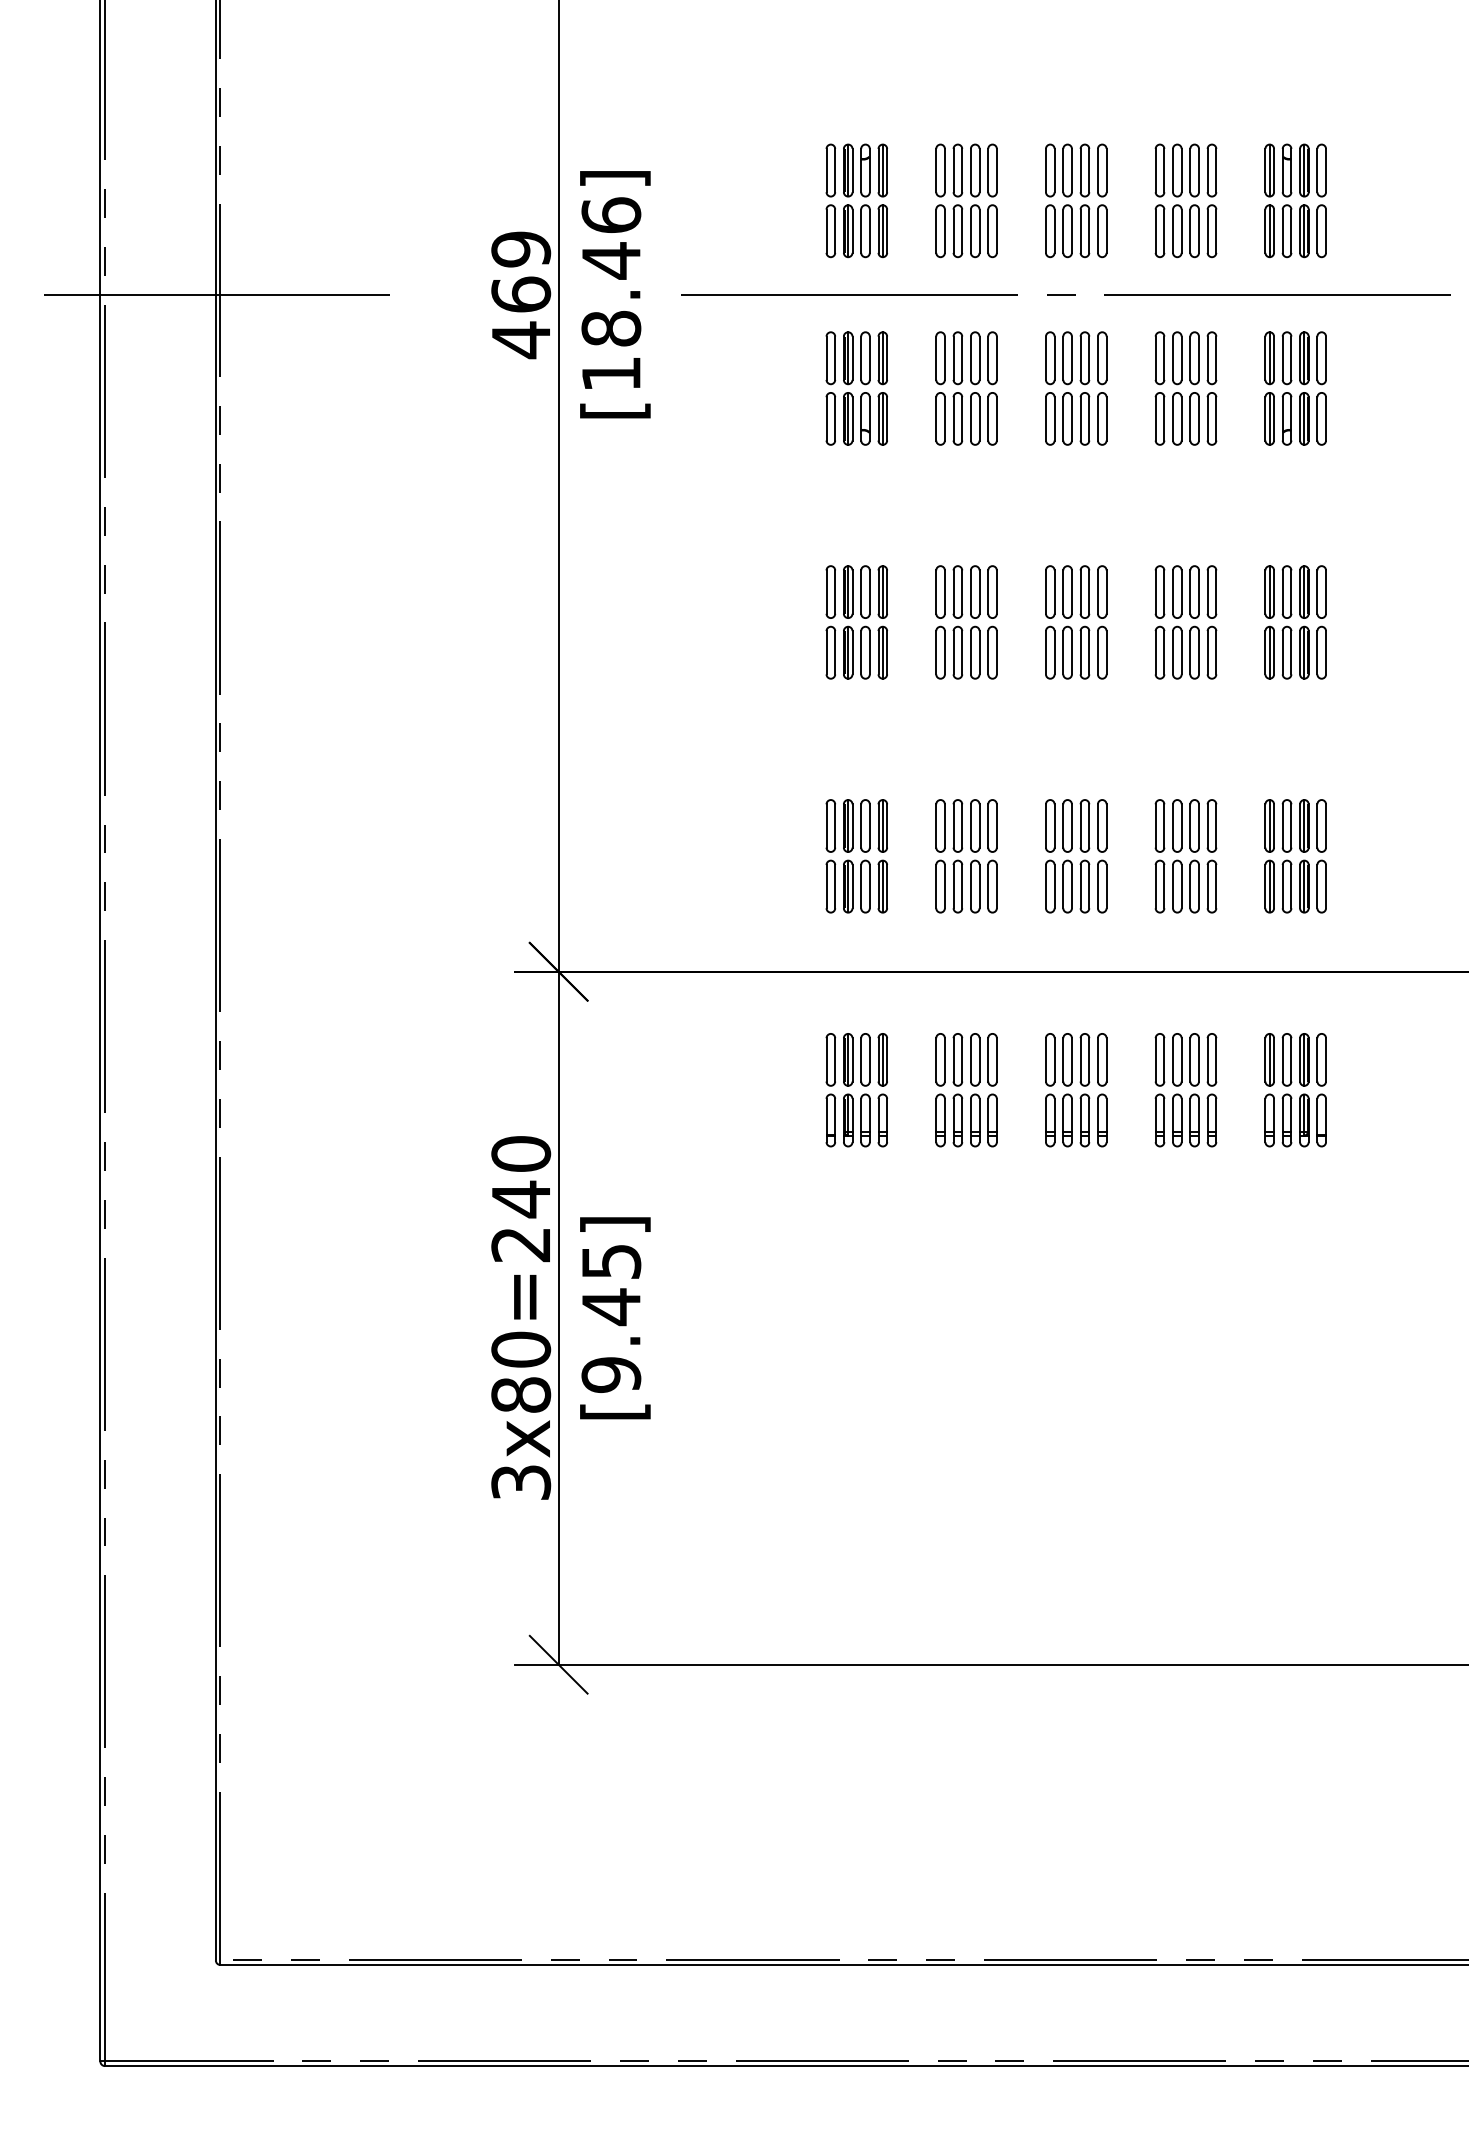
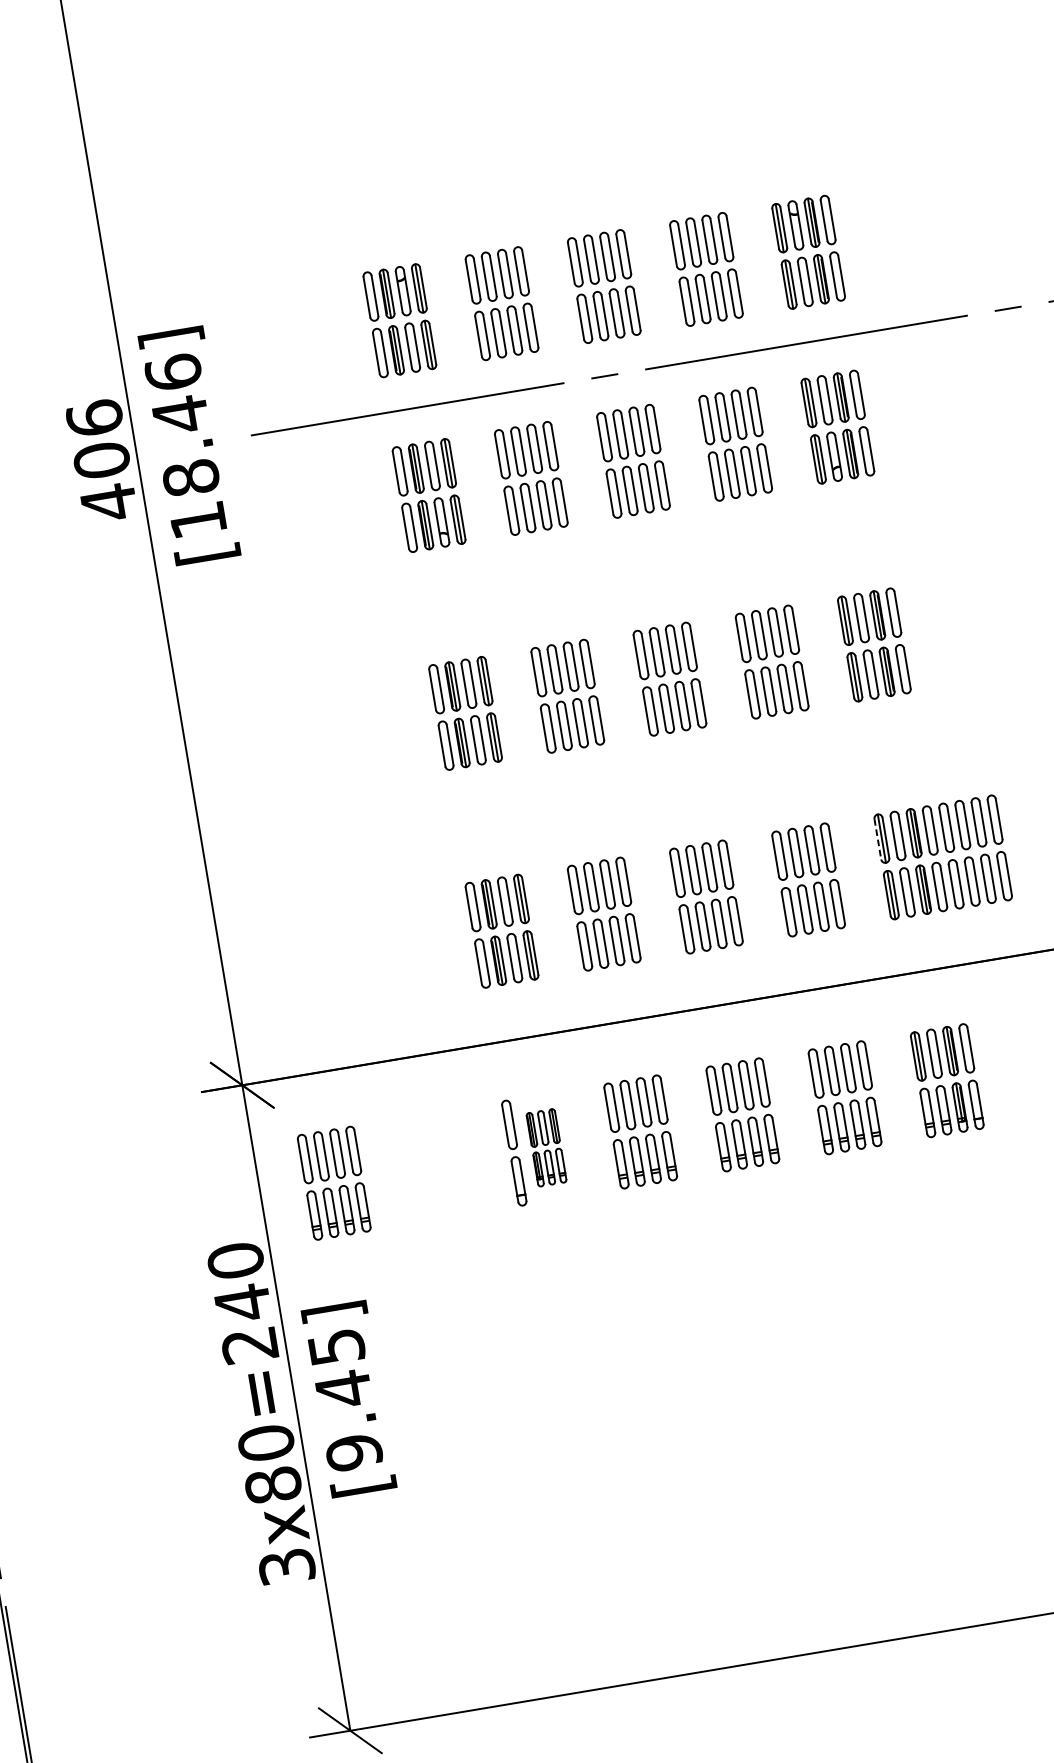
text: (521, 271) -> (98, 438), 469 -> 406
line: (1265, 826) -> (878, 839), solid -> dashed
part: (1360, 851) -> (970, 848), added
part: (632, 1085) -> (328, 1179), added
part: (865, 1090) -> (546, 1148), size x0.7

